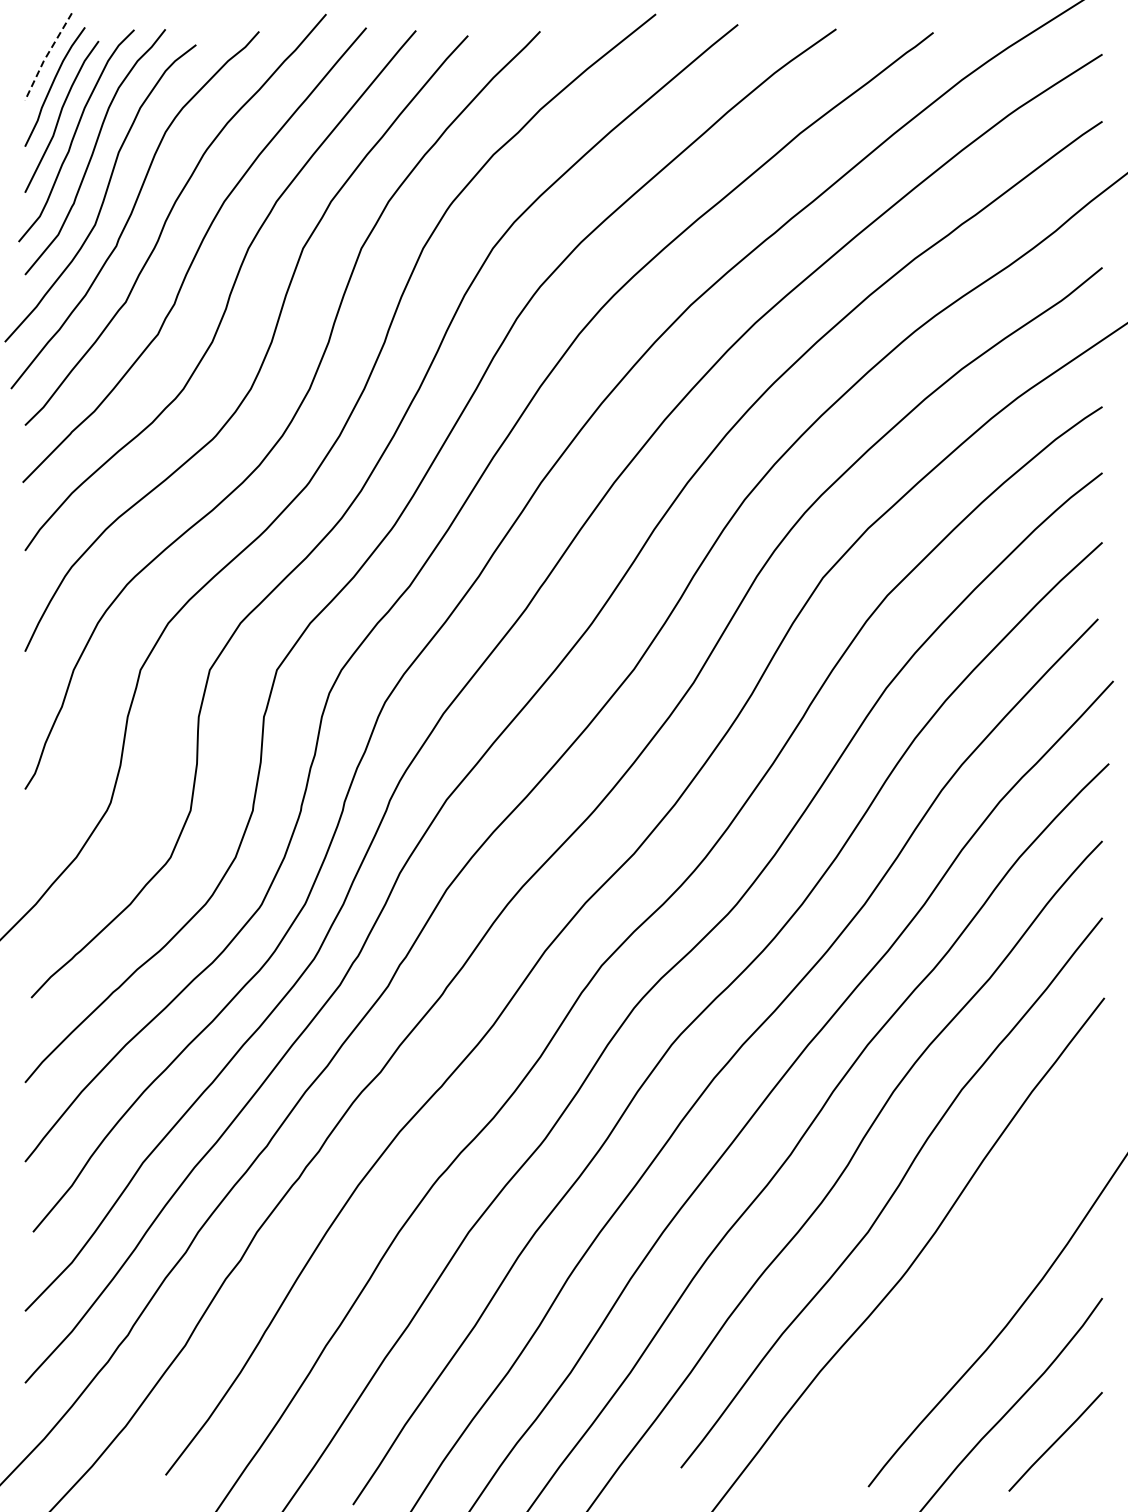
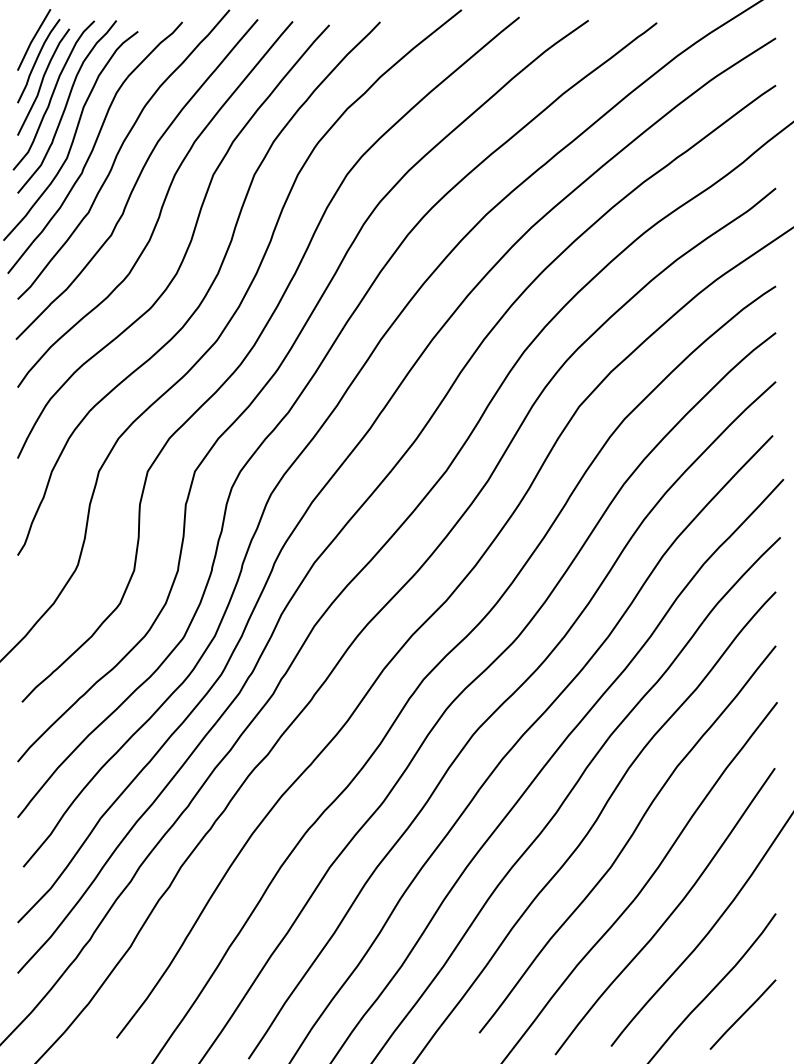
line: (46, 56) -> (32, 39), dashed -> solid
curve: (950, 1301) -> (669, 915), added

